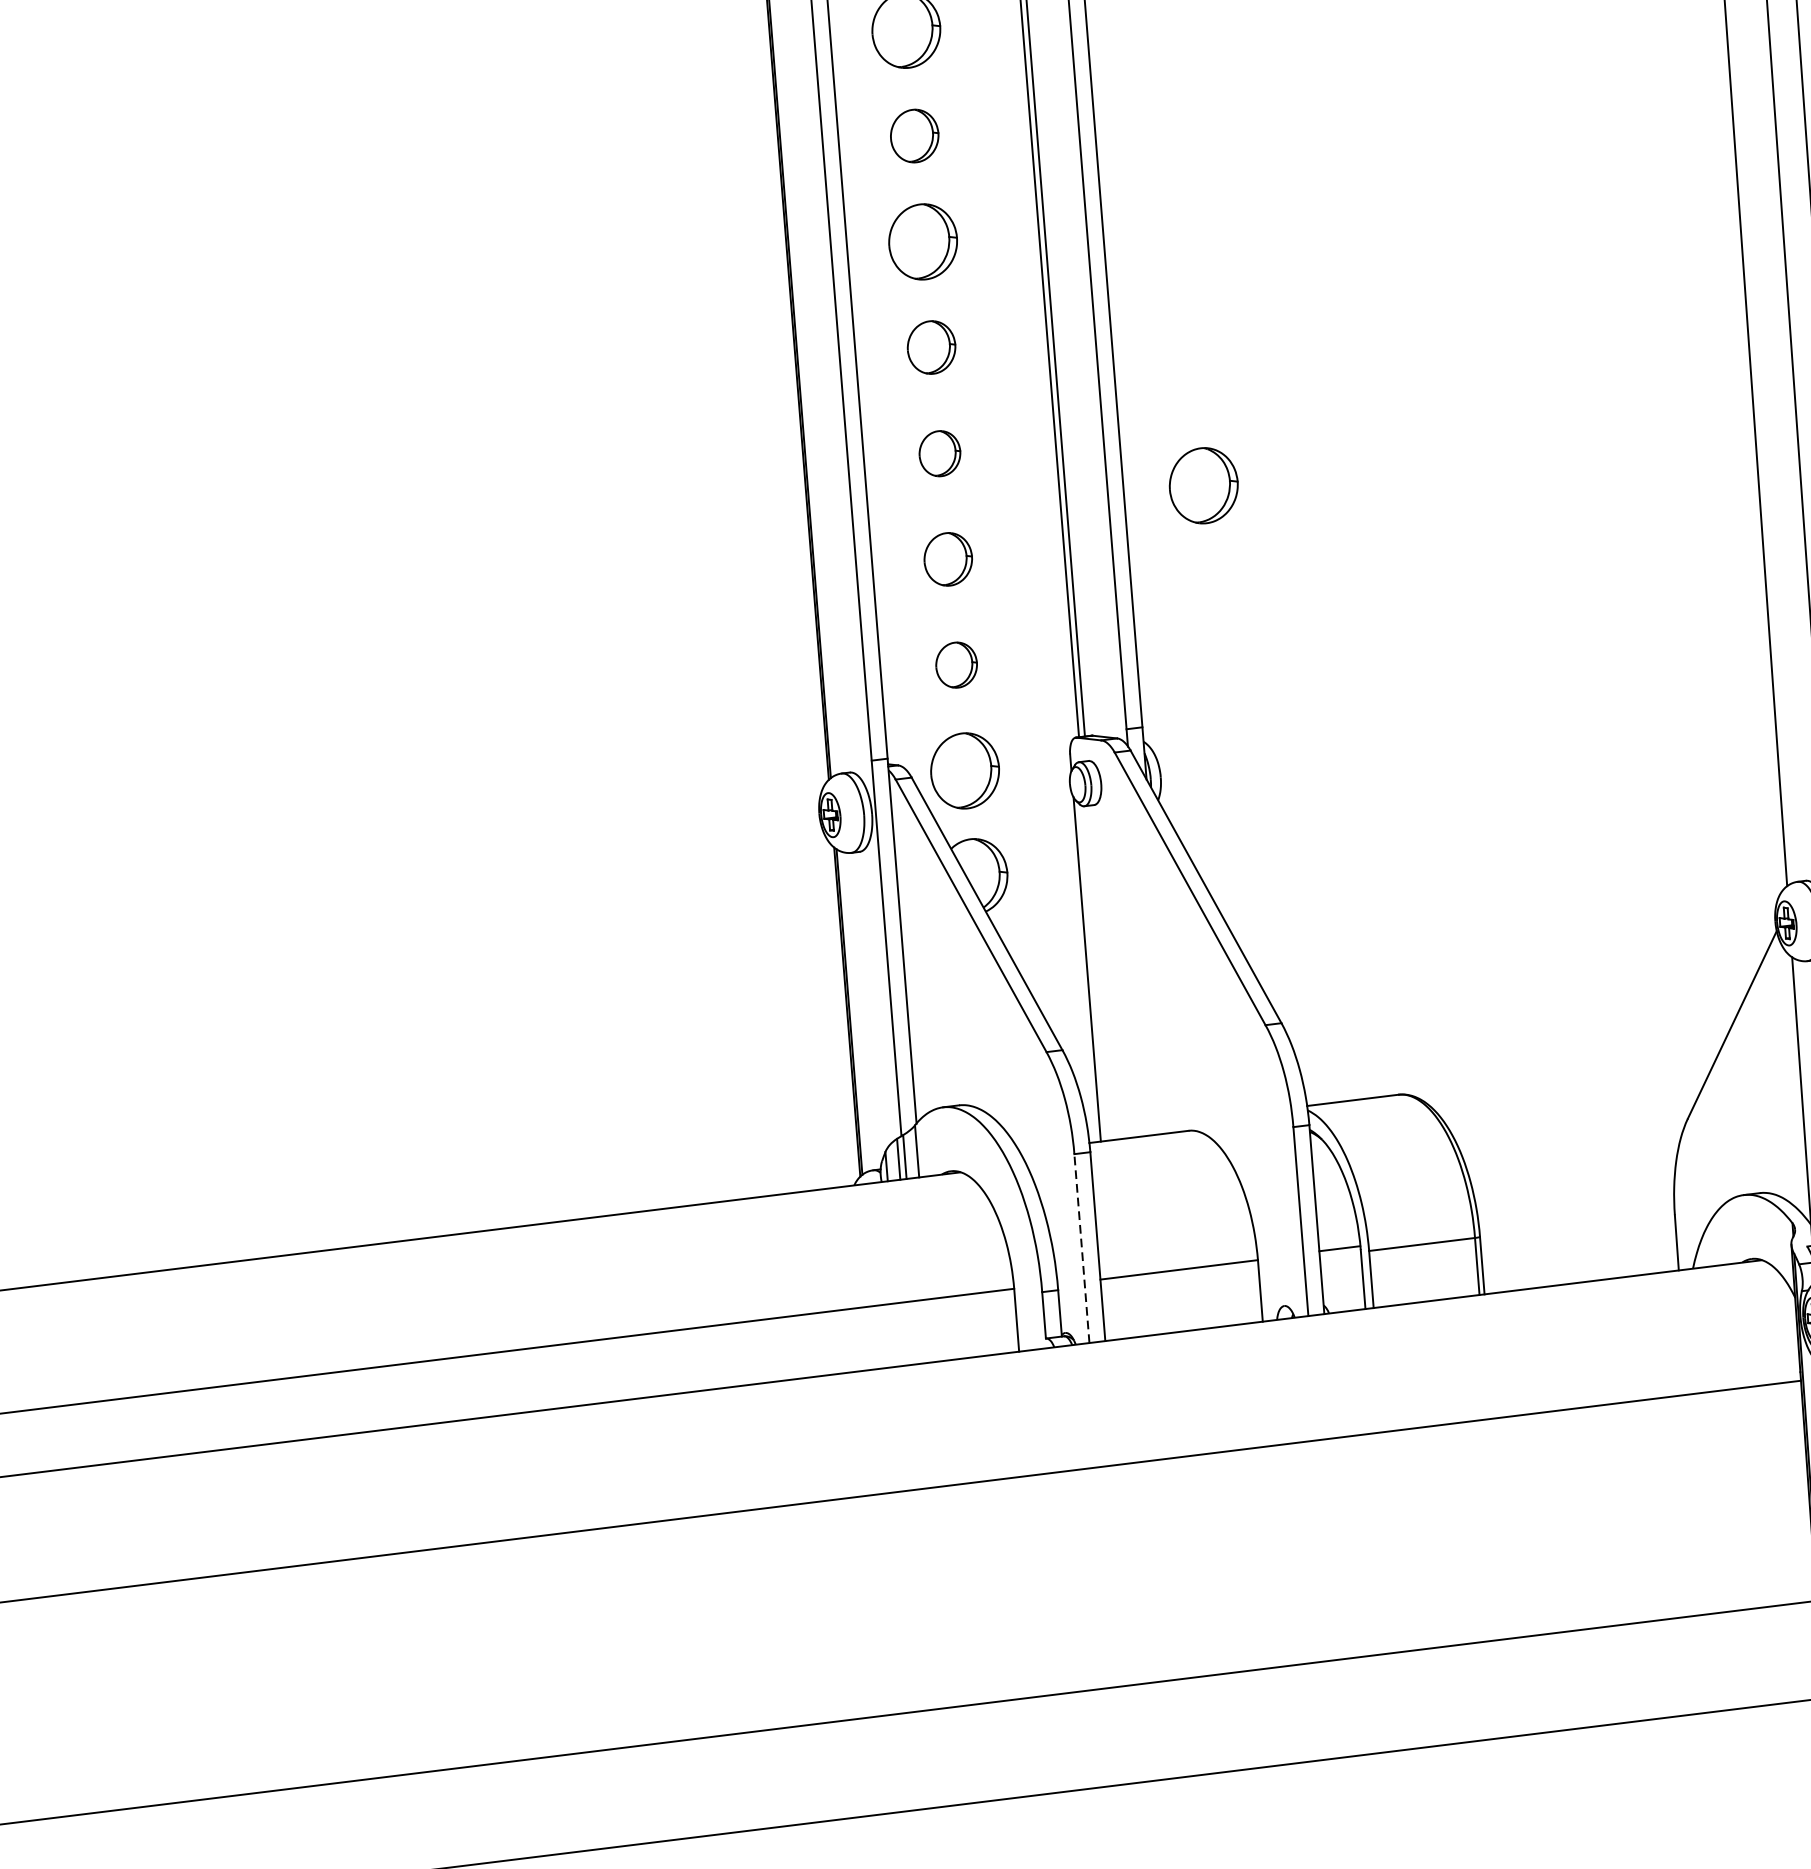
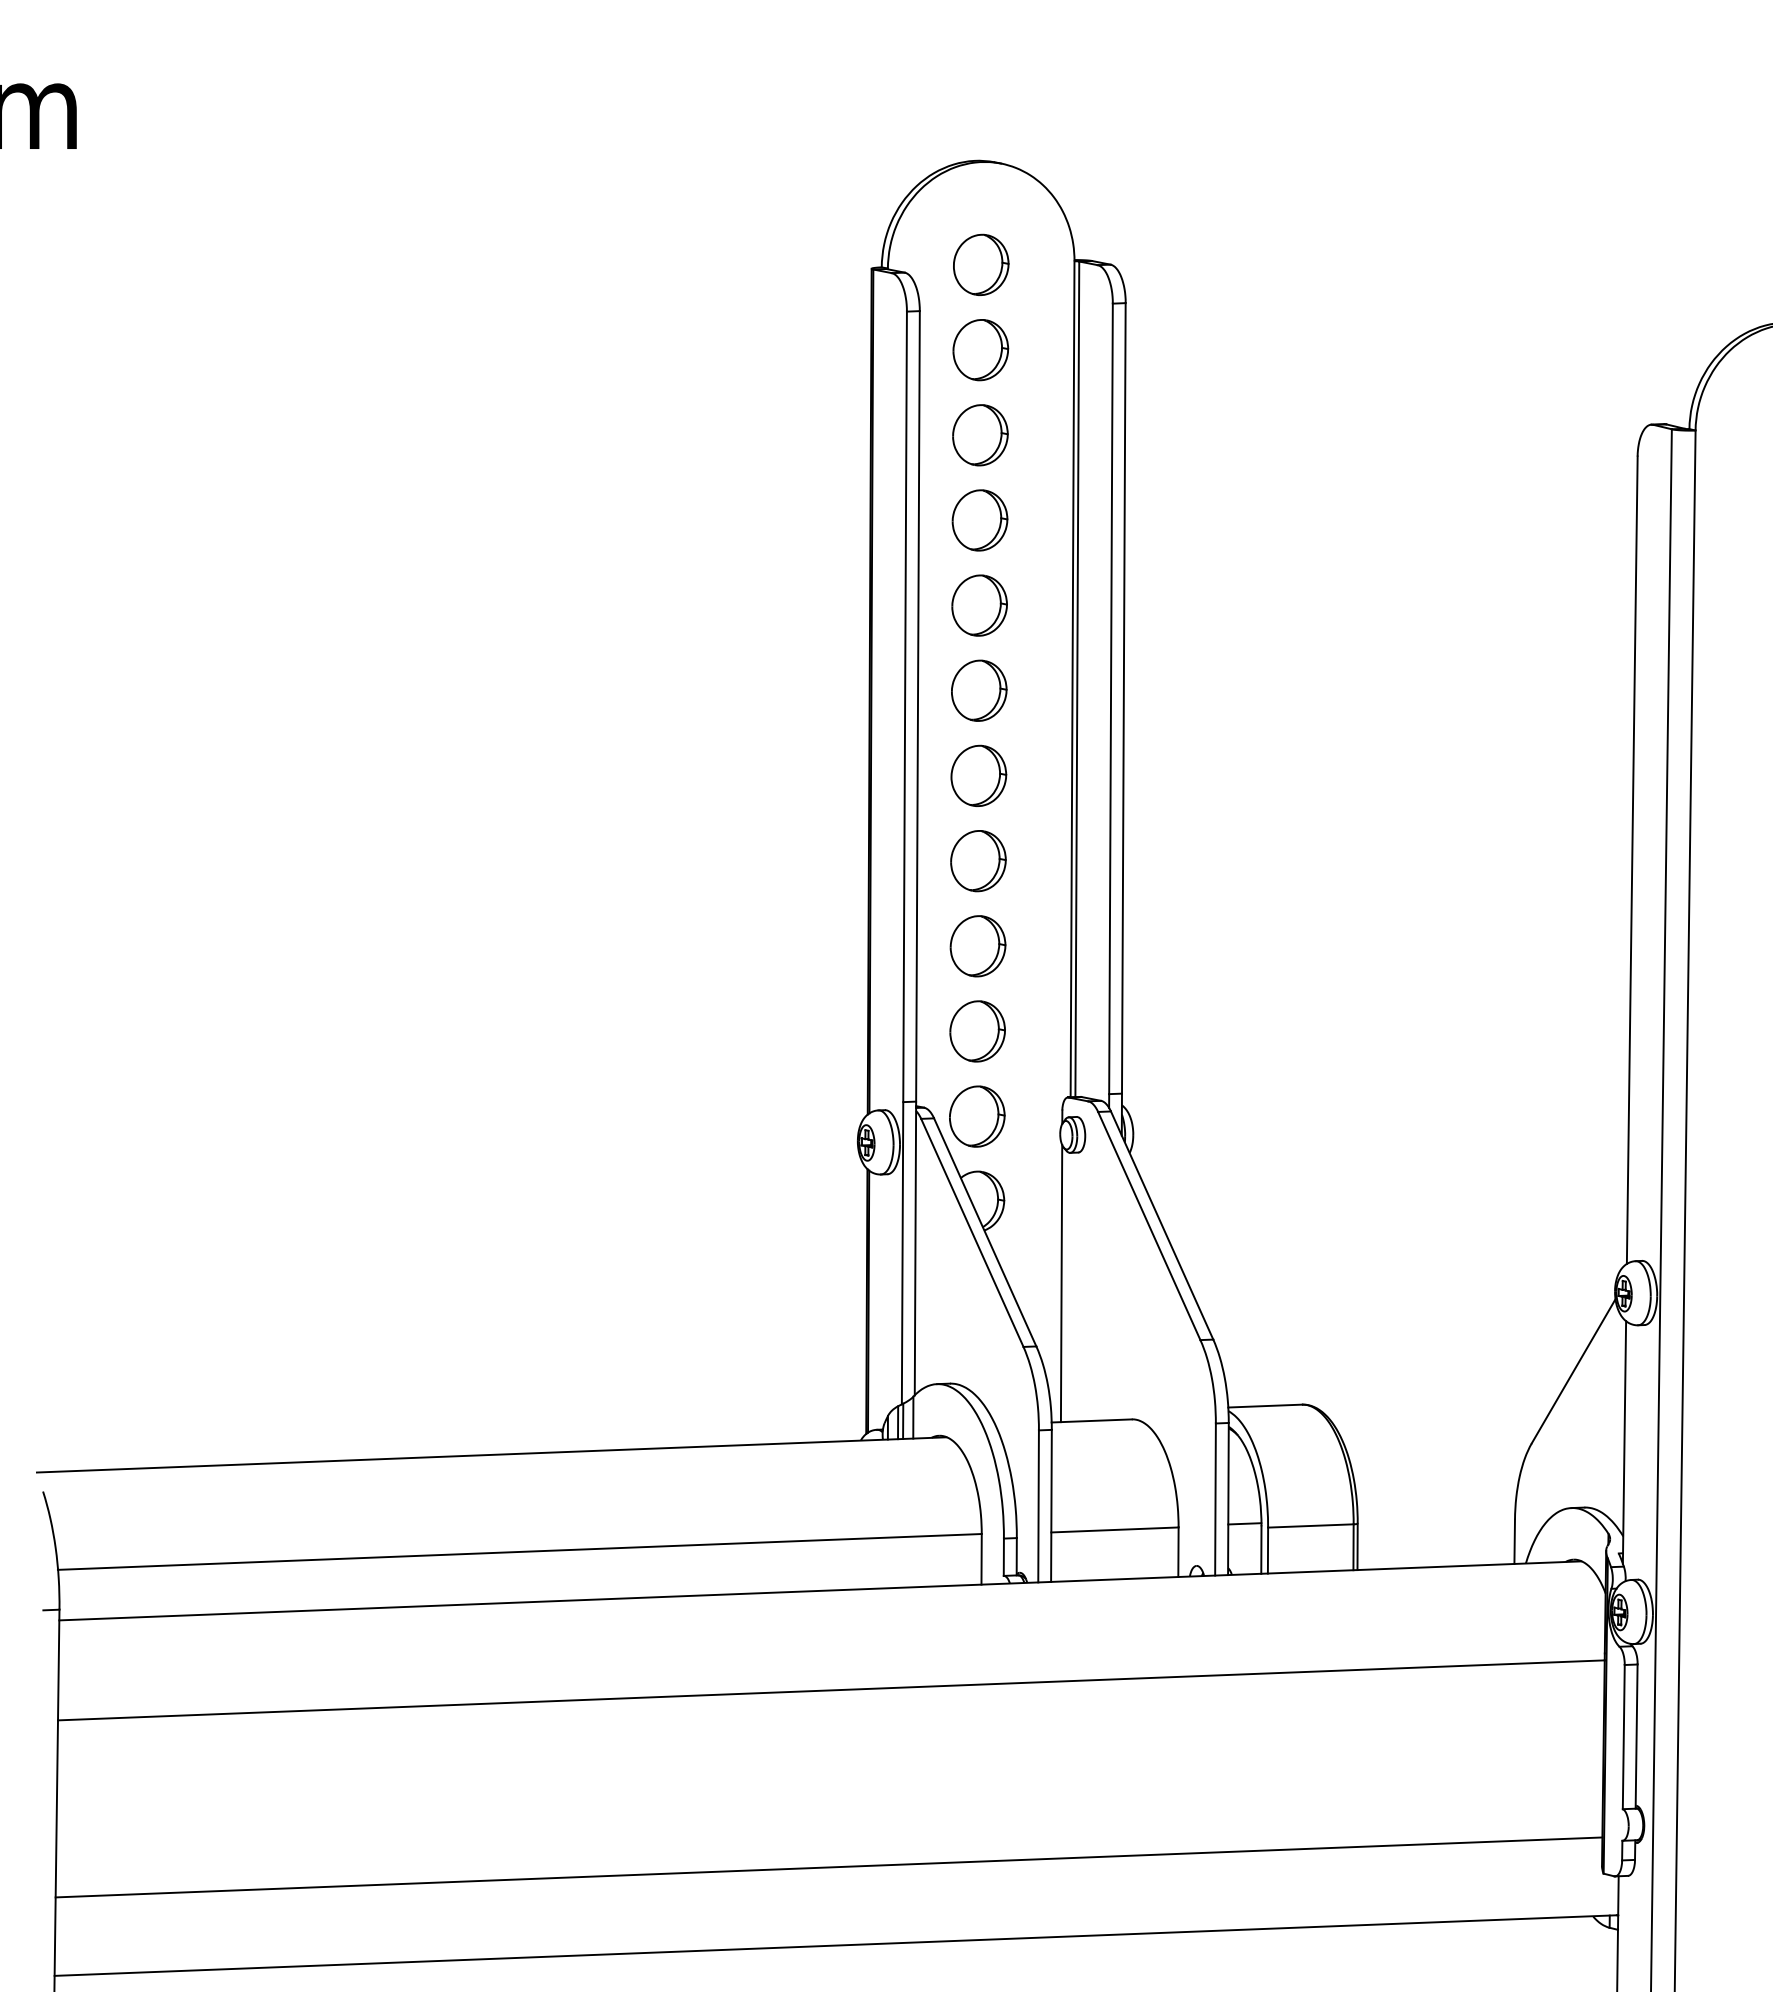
part: (914, 135) -> (979, 605), size x1.43
part: (931, 347) -> (978, 775), size x1.43
part: (940, 453) -> (978, 861), size x1.67
part: (1204, 485) -> (1187, 904), removed
part: (947, 559) -> (977, 946), size x1.43
part: (956, 665) -> (977, 1031), size x1.67
line: (1081, 1247) -> (1038, 1505), dashed -> solid

